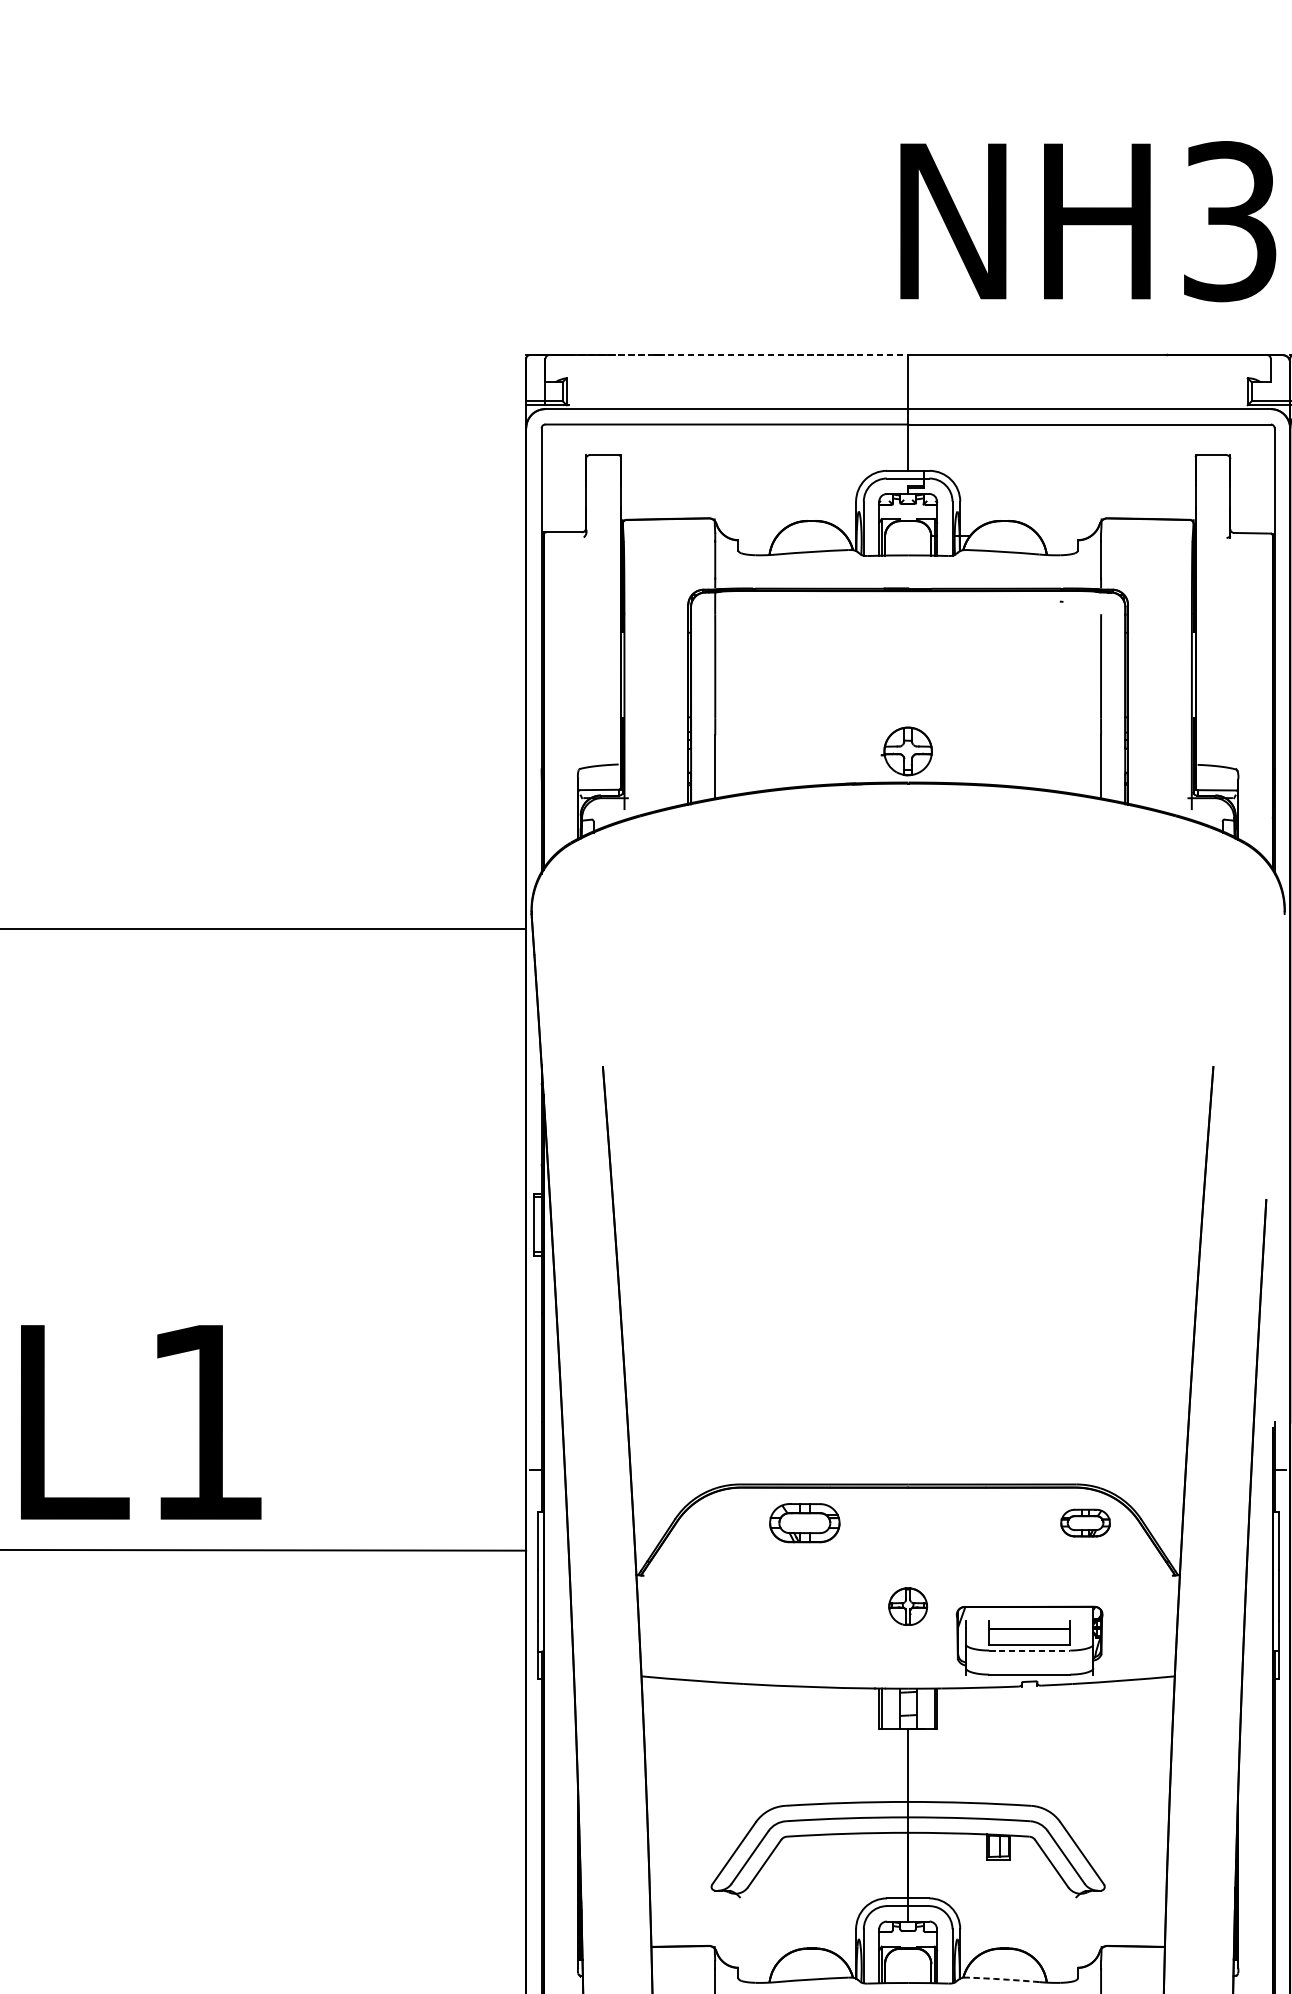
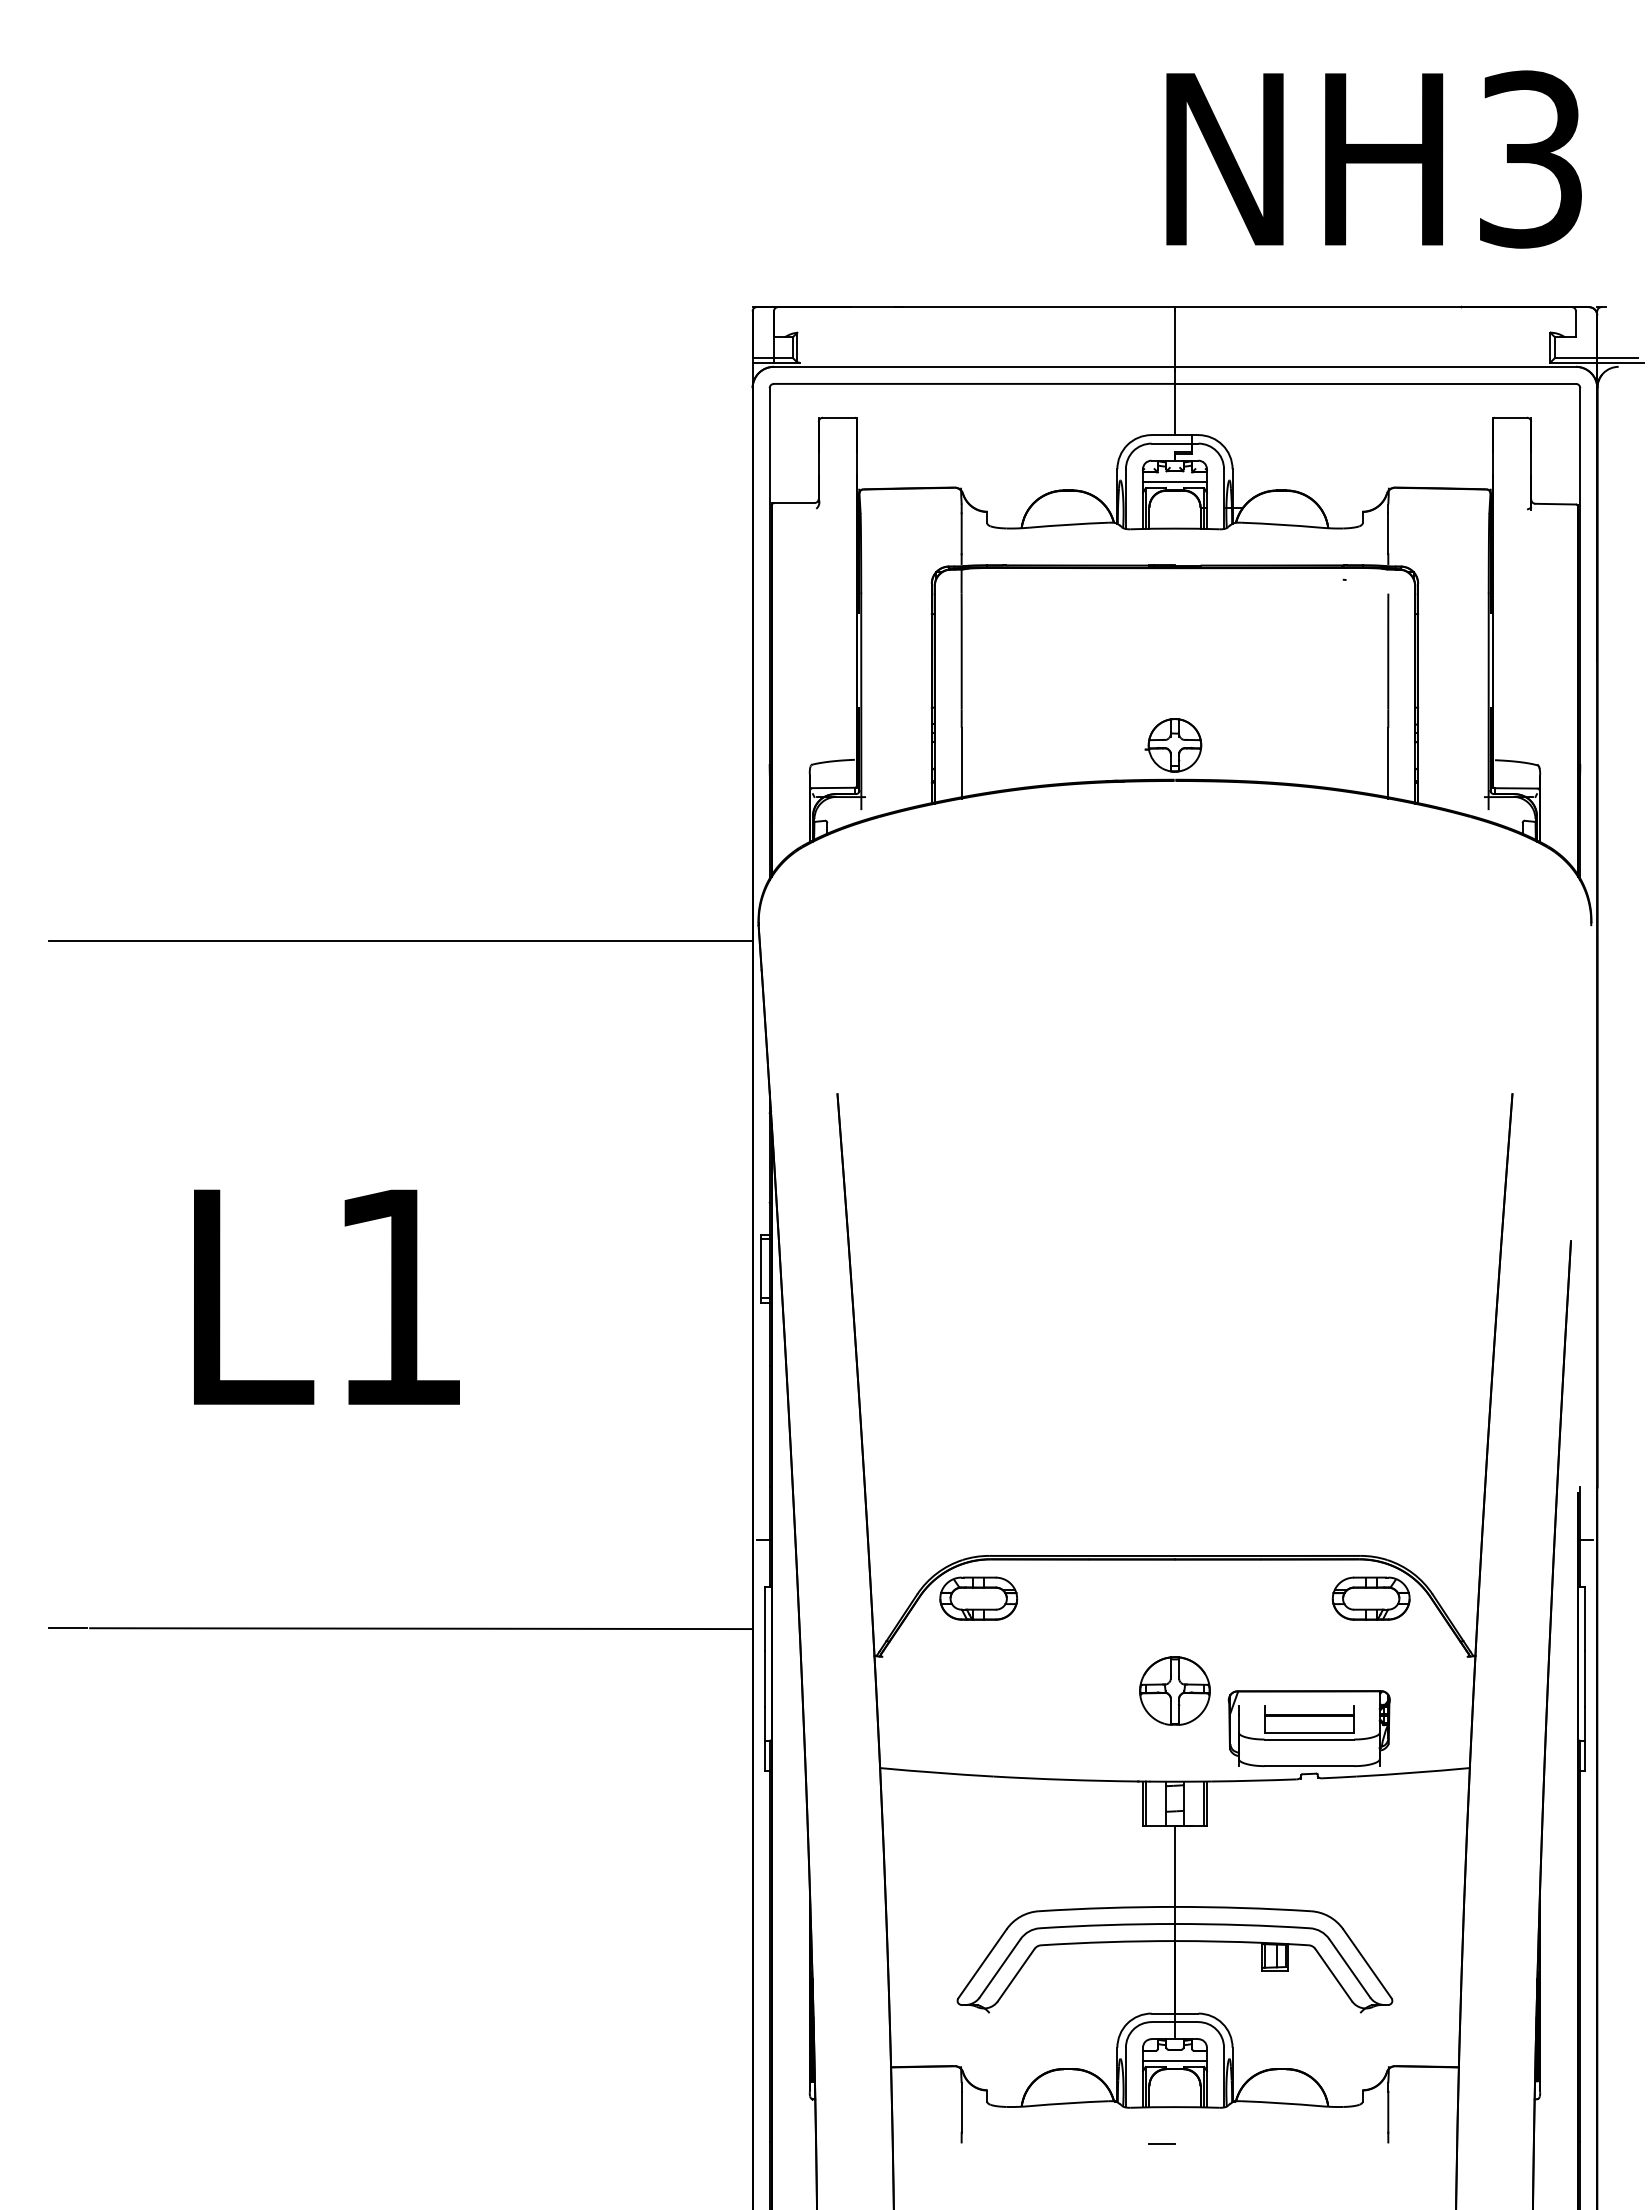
line: (738, 355) -> (987, 307), dashed -> solid
line: (907, 513) -> (1174, 482), added
text: (140, 1421) -> (326, 1296), moved
part: (804, 1522) -> (978, 1598), moved
part: (1084, 1522) -> (1370, 1598), size x1.43
part: (907, 1606) -> (1174, 1690), size x1.67
line: (1029, 1650) -> (1309, 1739), dashed -> solid
line: (907, 1940) -> (1174, 2060), added
arc: (1003, 1979) -> (1280, 2103), dashed -> solid

